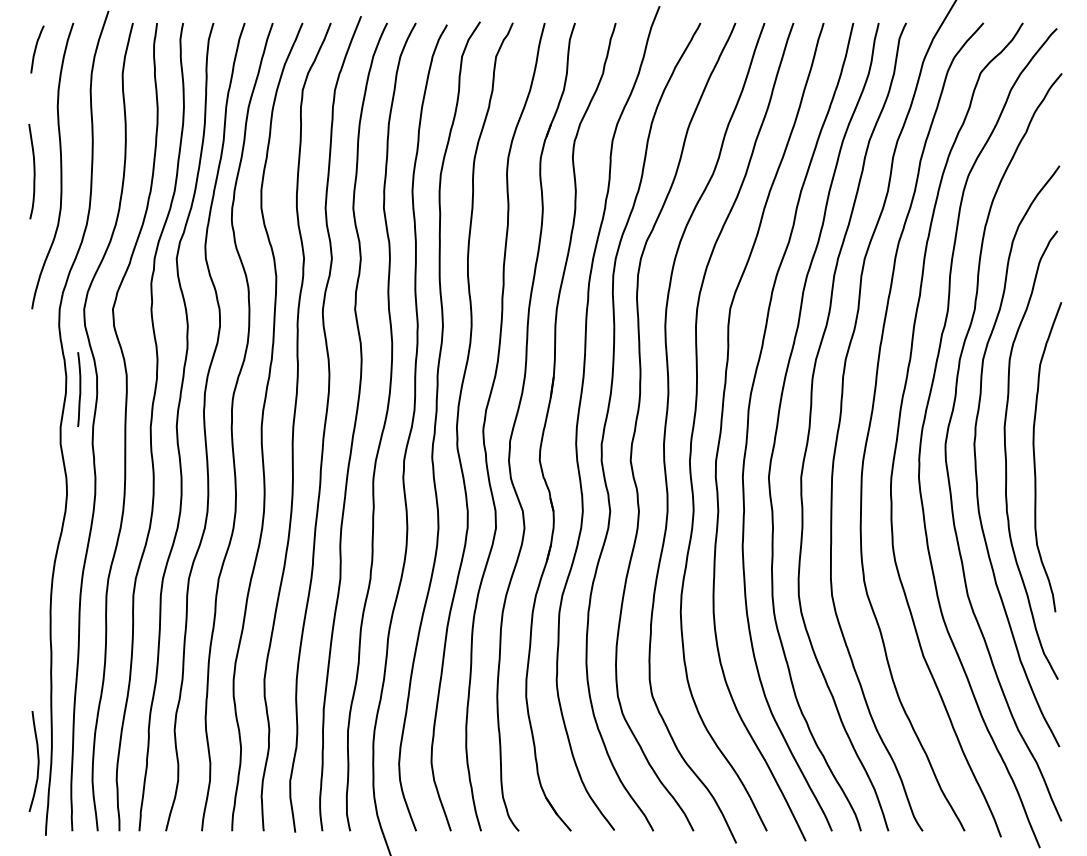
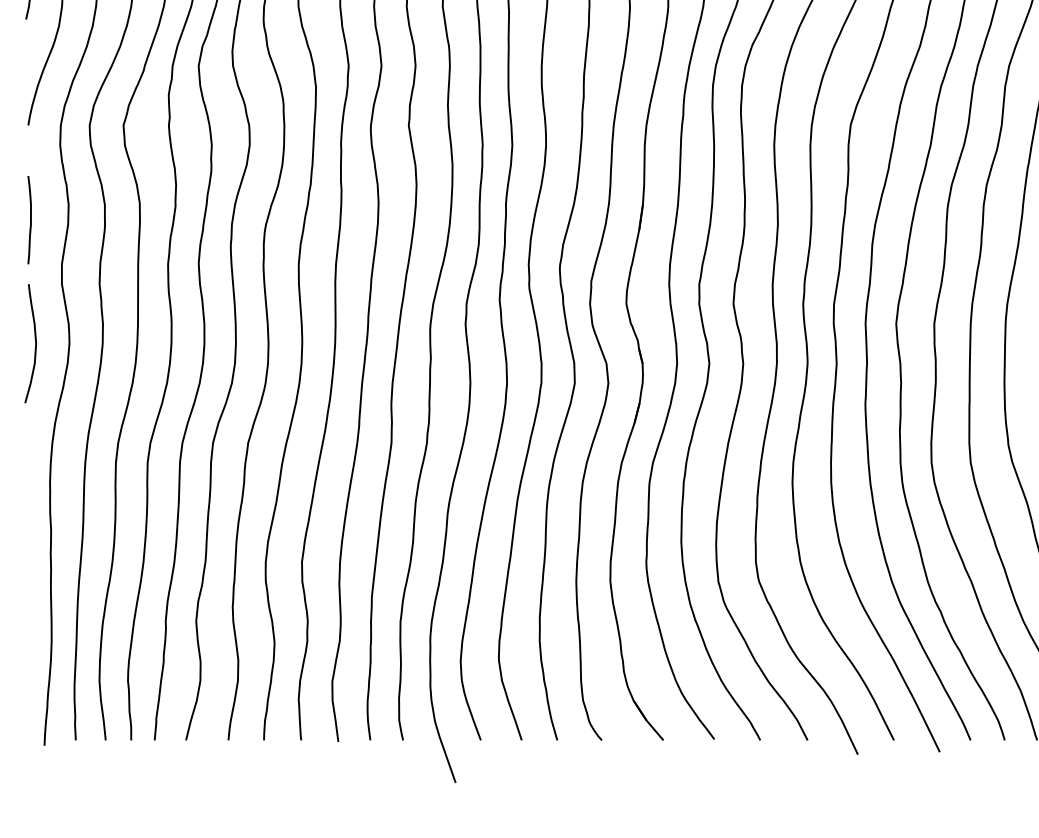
curve: (79, 389) -> (29, 220), moved
curve: (37, 761) -> (34, 343), moved

